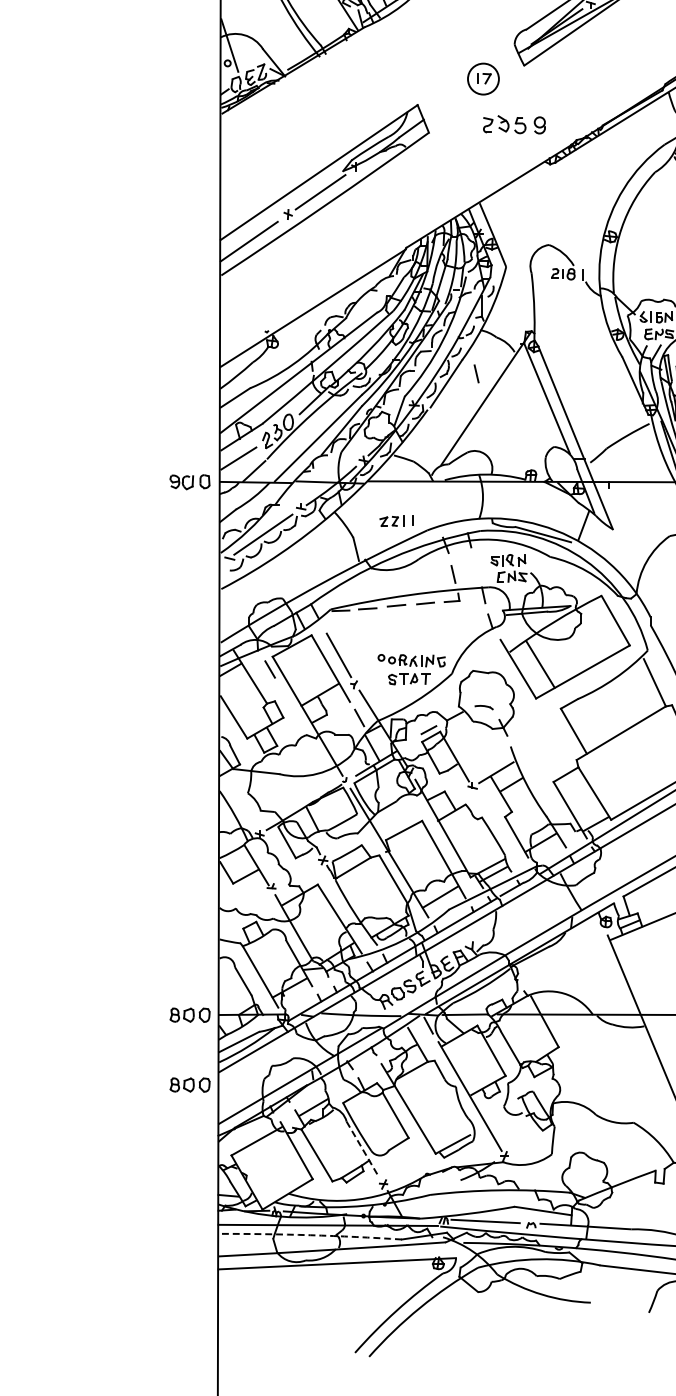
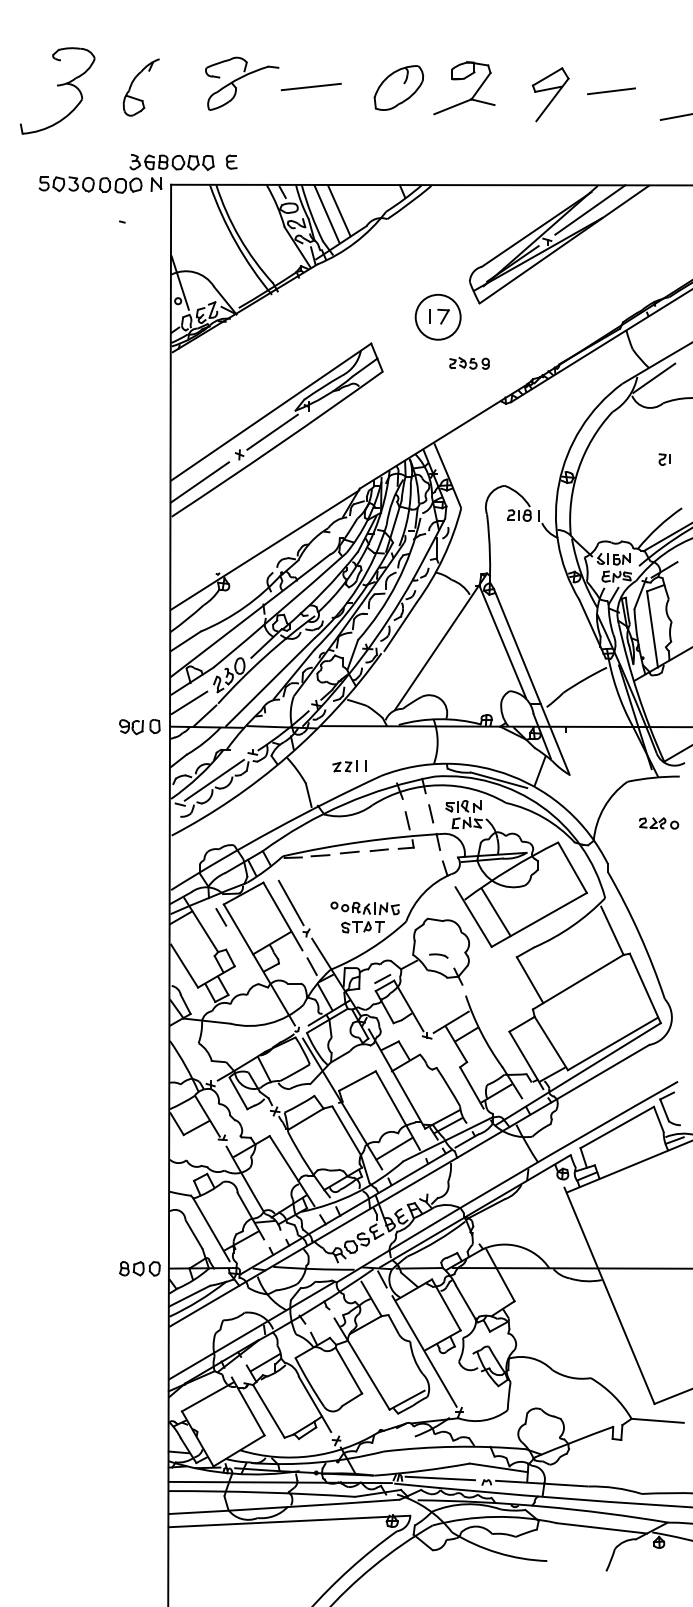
part: (482, 78) -> (437, 316), size x1.43
part: (514, 123) -> (469, 362), size x0.62
line: (476, 373) -> (431, 813), moved
part: (189, 1084) -> (139, 1339), removed
line: (362, 1148) -> (315, 1404), dashed -> solid
arc: (310, 1235) -> (262, 1492), dashed -> solid

